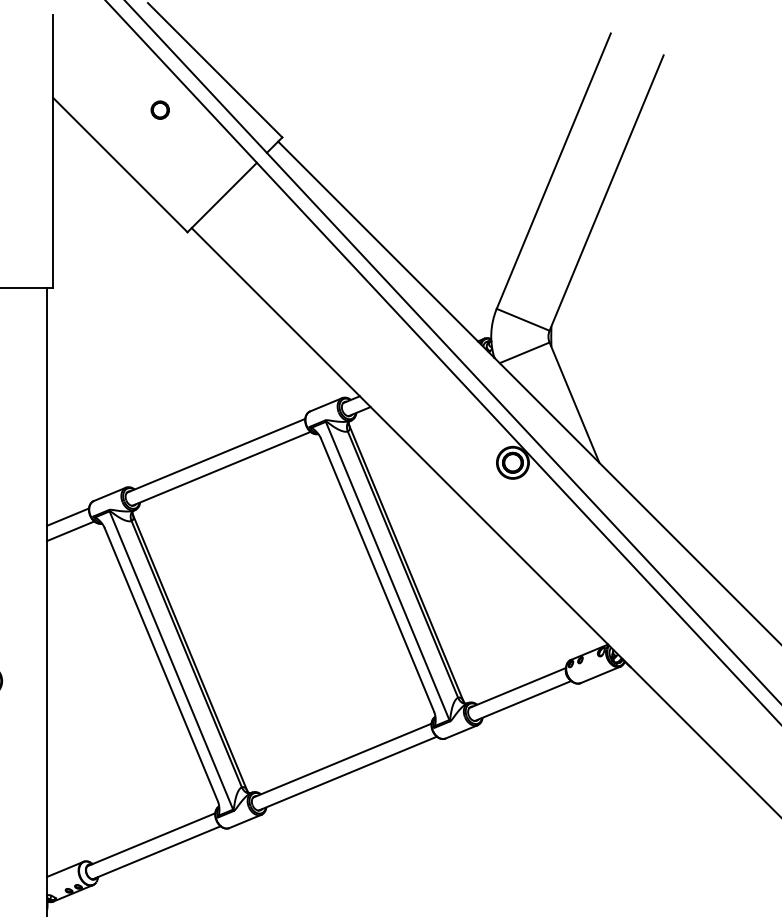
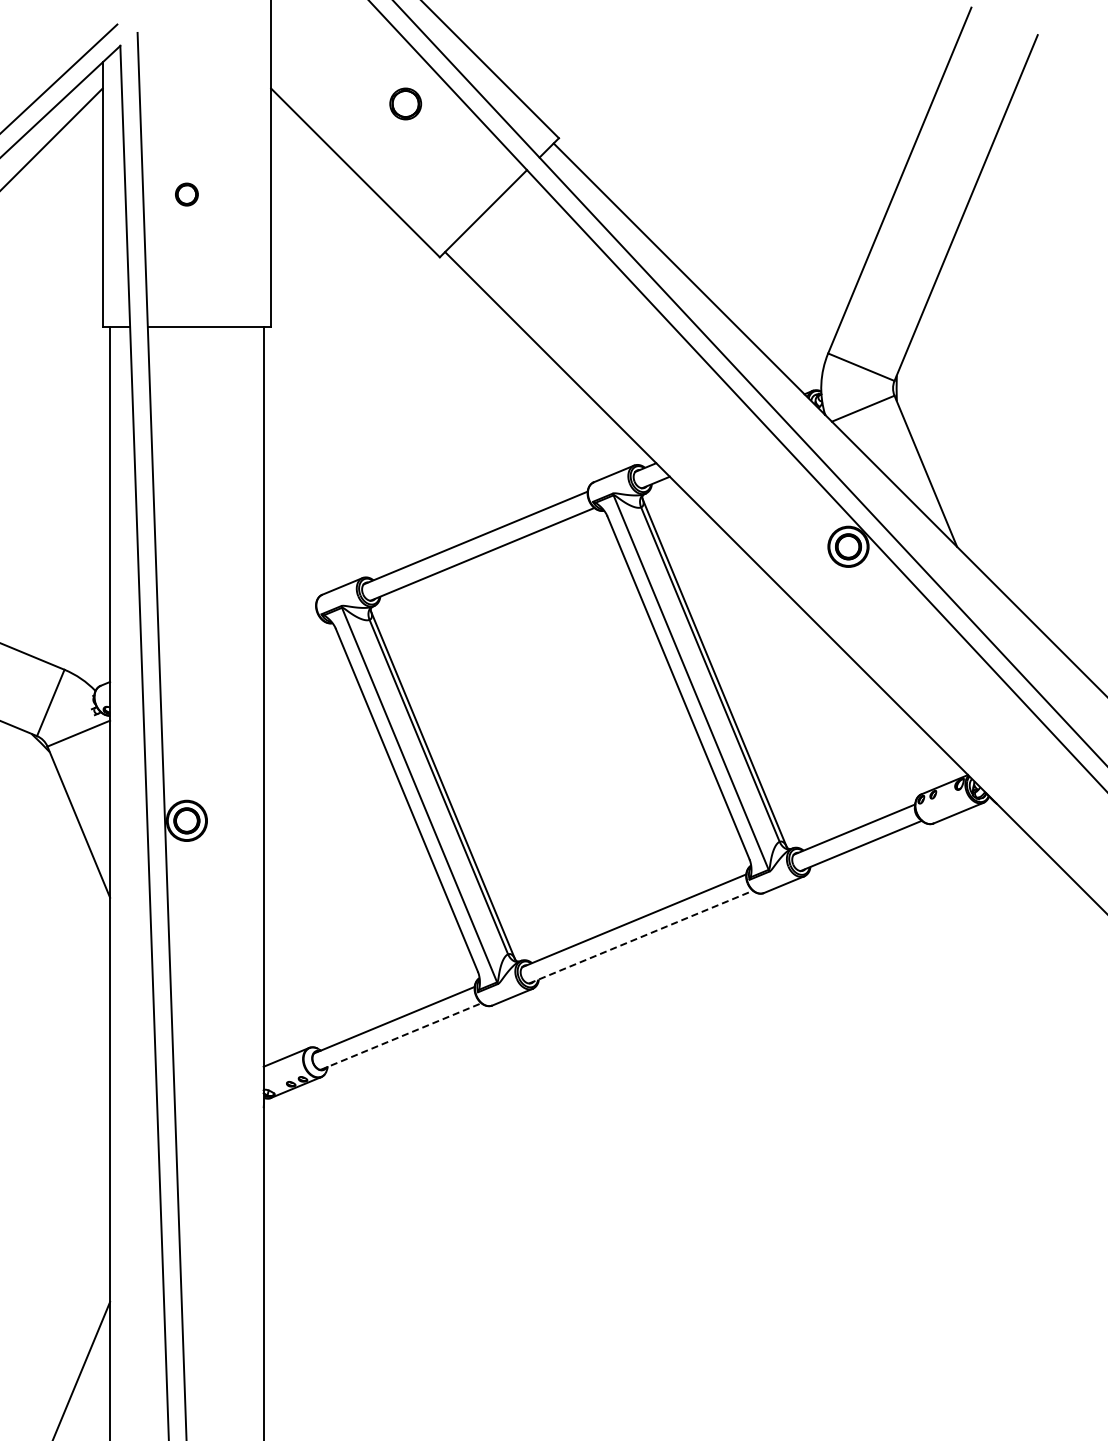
part: (160, 109) -> (405, 103), size x1.4
line: (67, 516) -> (289, 614), removed
line: (70, 531) -> (292, 632), removed
line: (348, 773) -> (641, 936), solid -> dashed
line: (156, 852) -> (401, 1036), solid -> dashed

